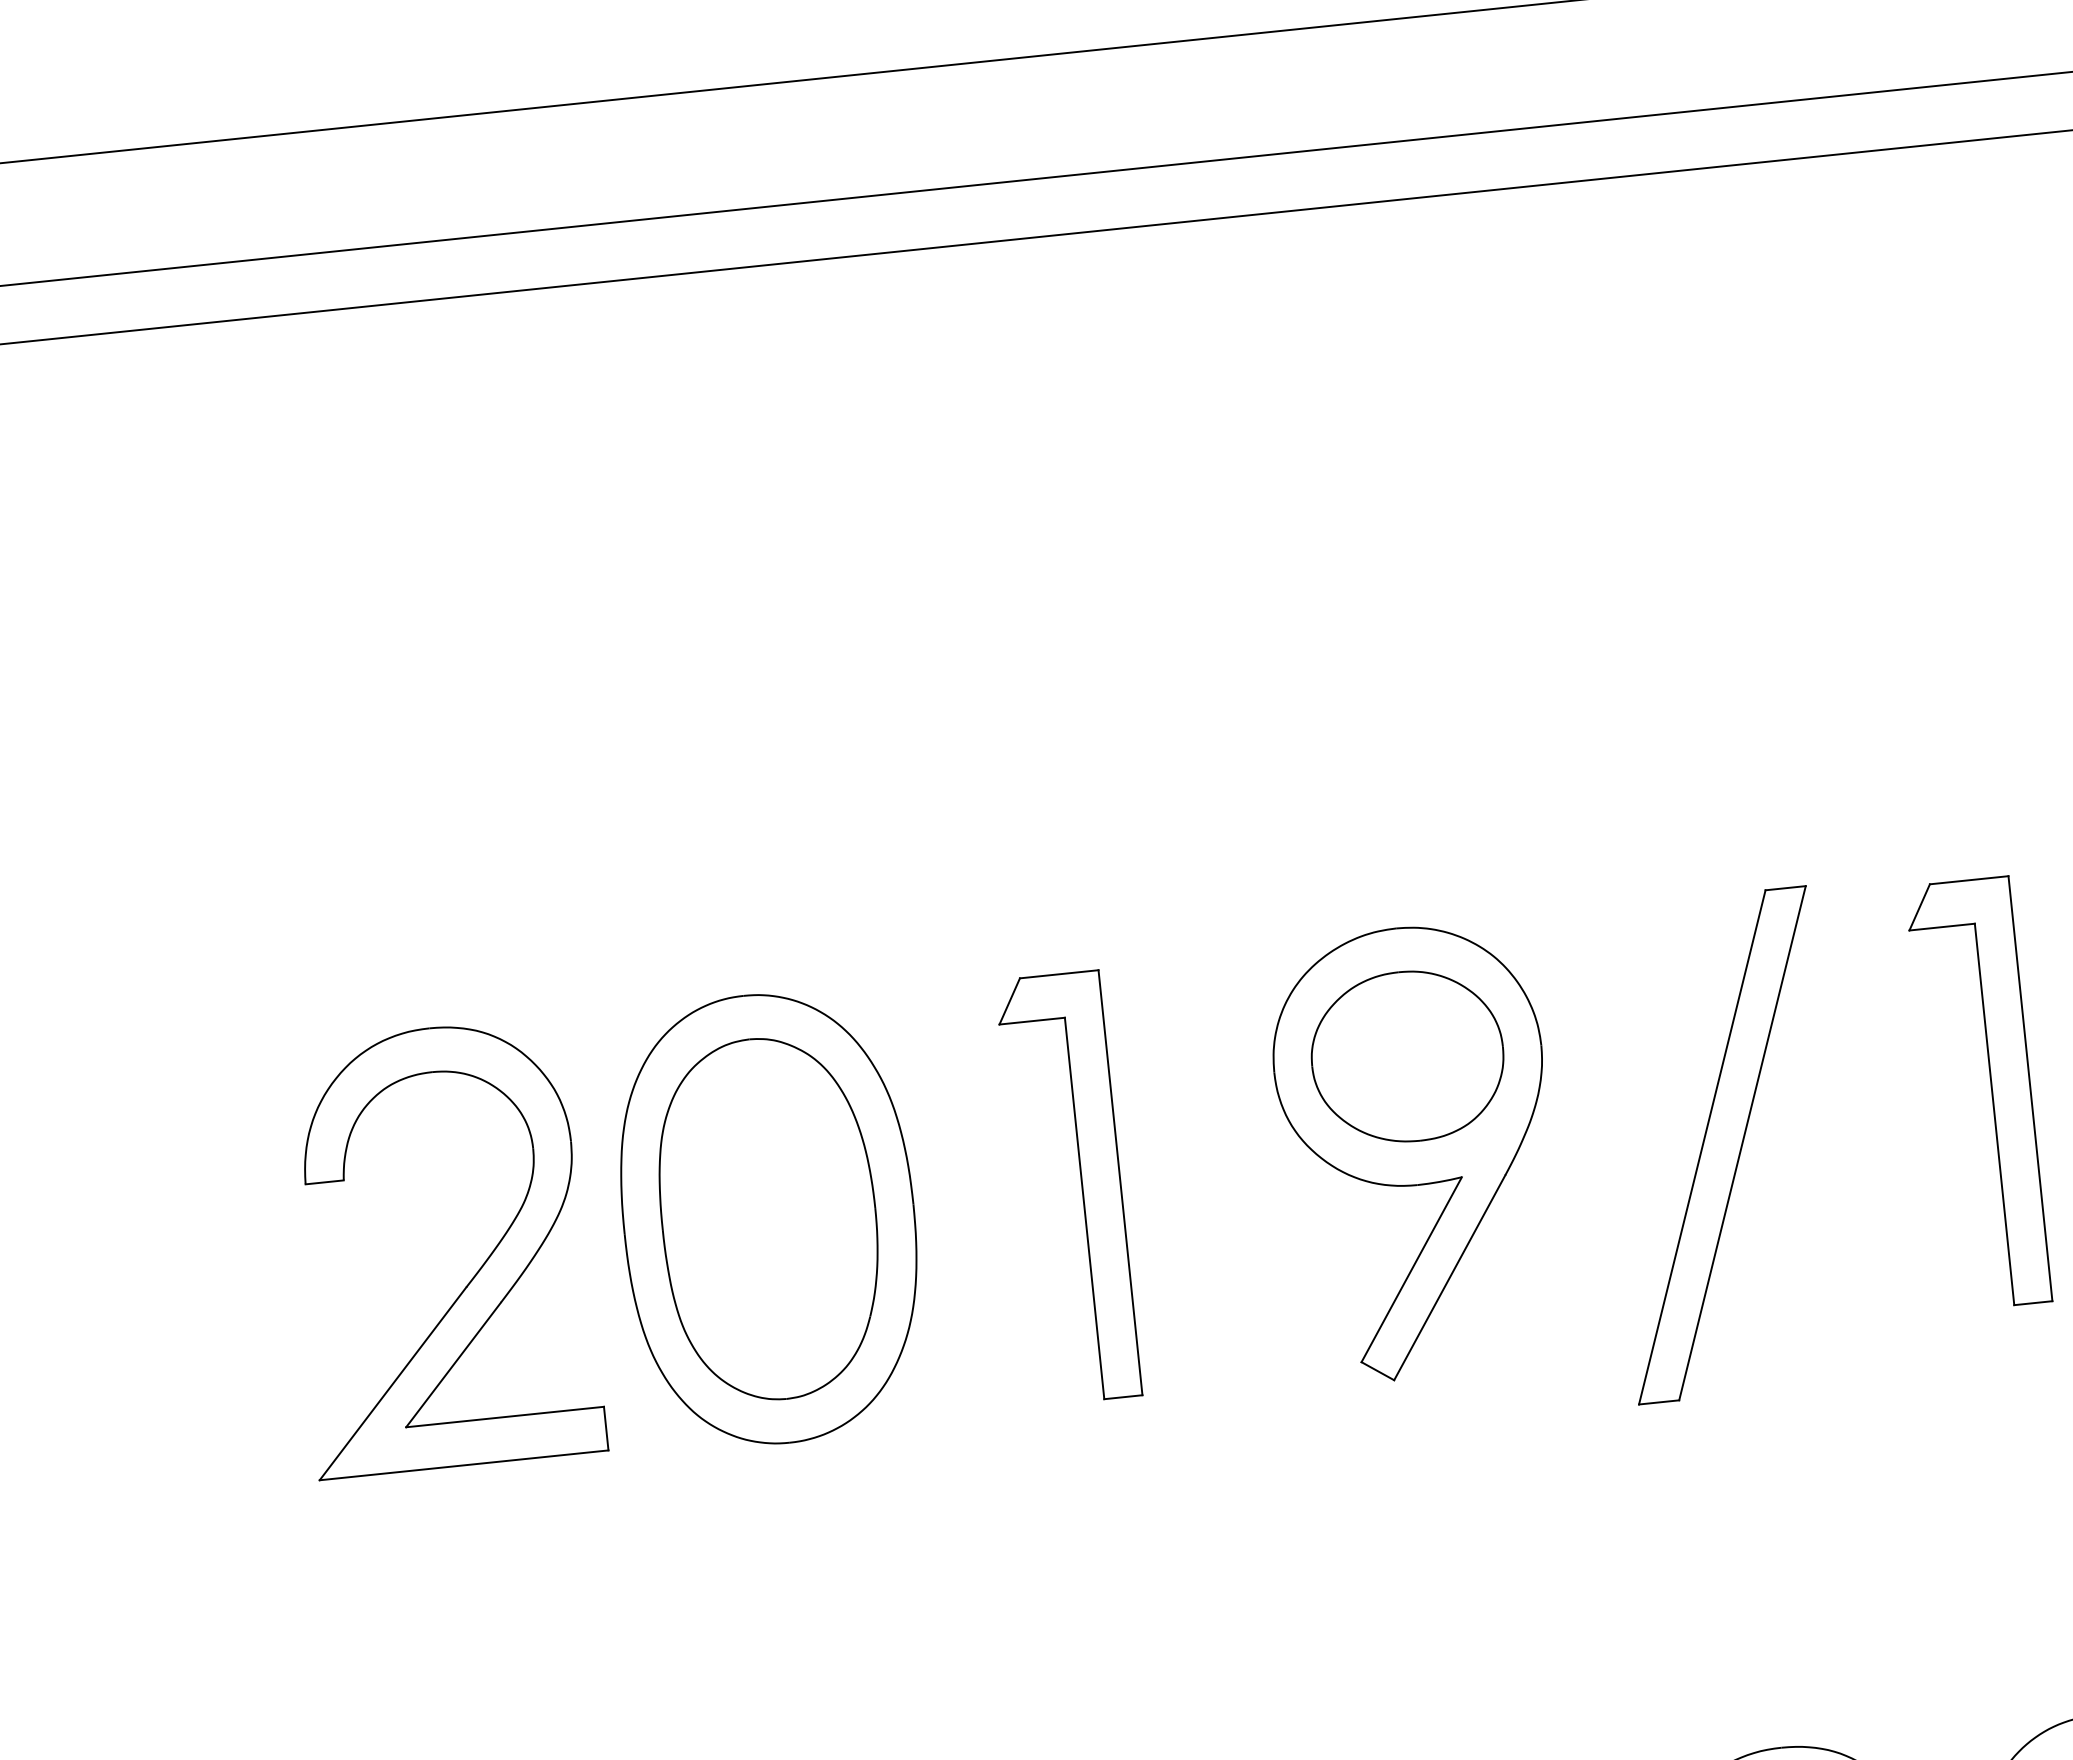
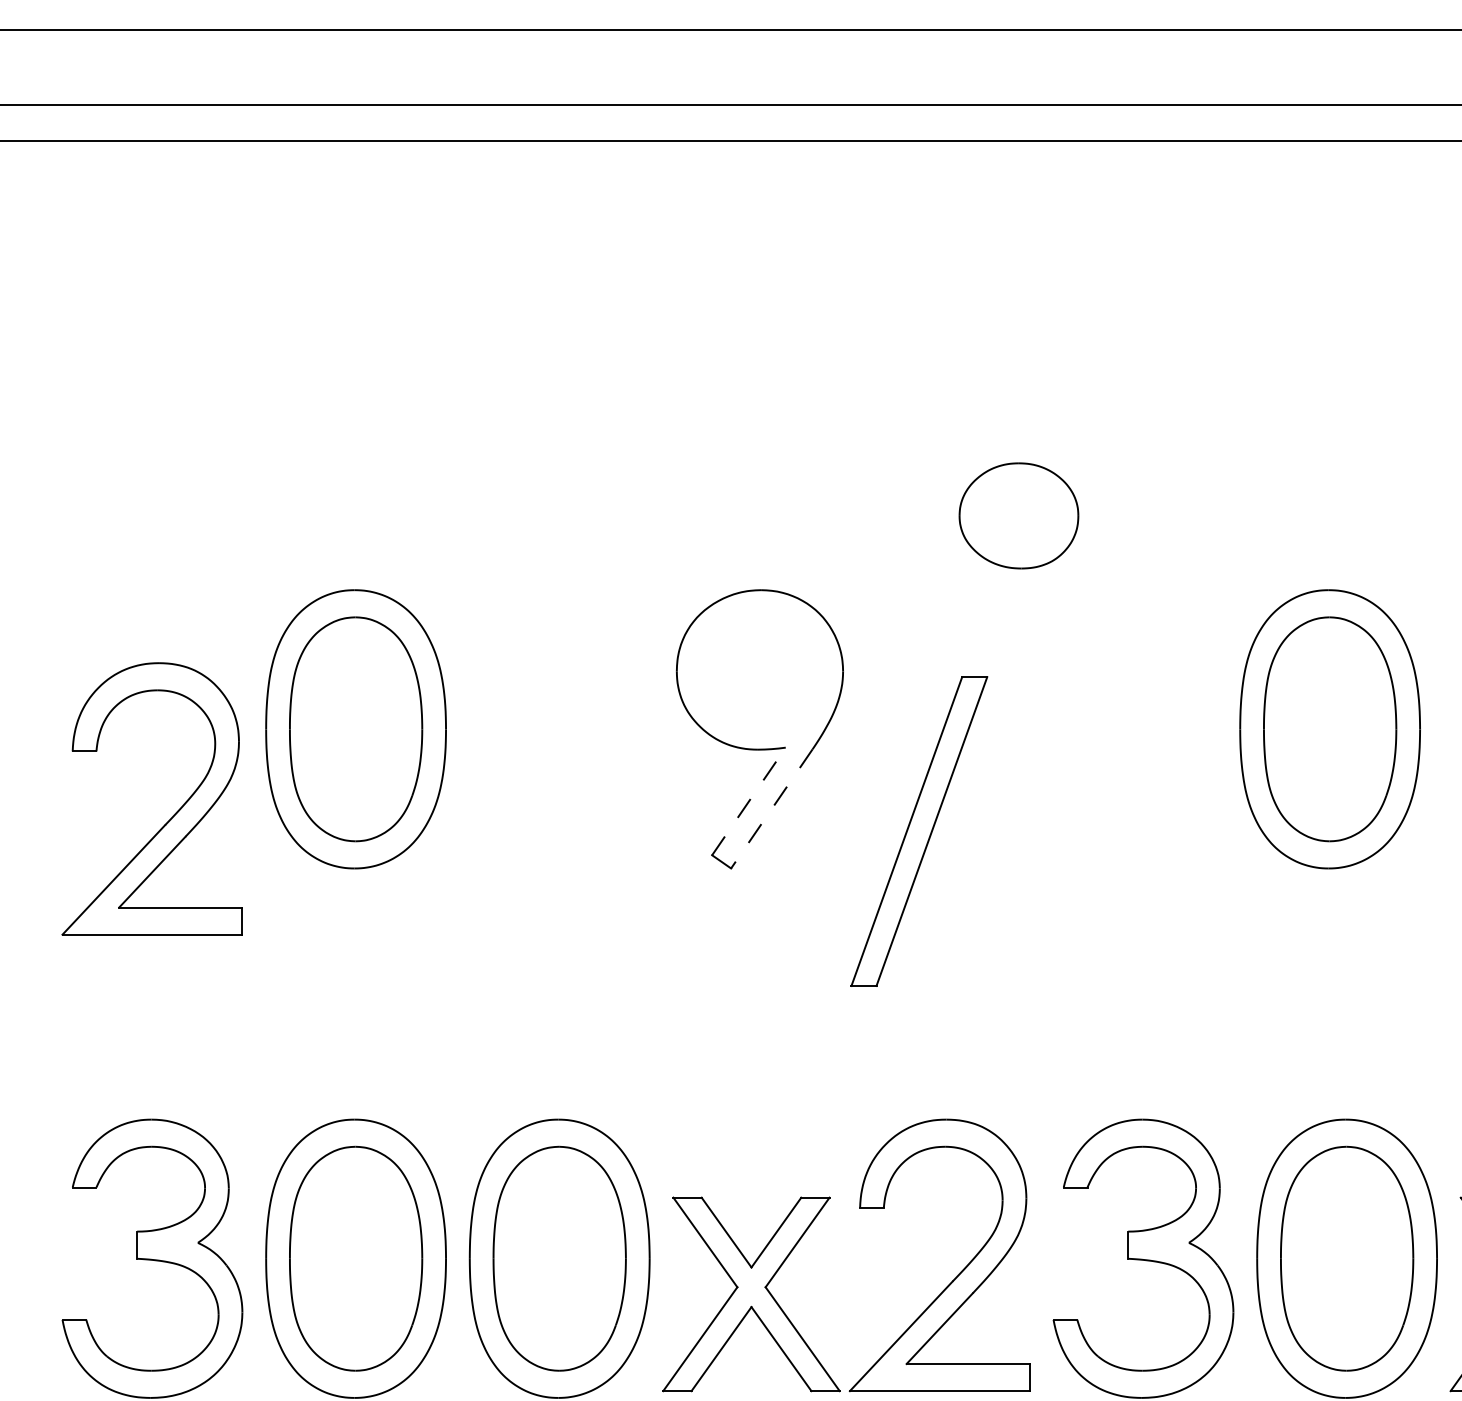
part: (1406, 1056) -> (1018, 515), moved
part: (1991, 1091) -> (1117, 728), removed
part: (1722, 1145) -> (919, 831), moved
part: (1081, 1187) -> (550, 729), removed
part: (477, 1268) -> (173, 814), moved
line: (1412, 1269) -> (749, 801), solid -> dashed
line: (1449, 1278) -> (771, 809), solid -> dashed

